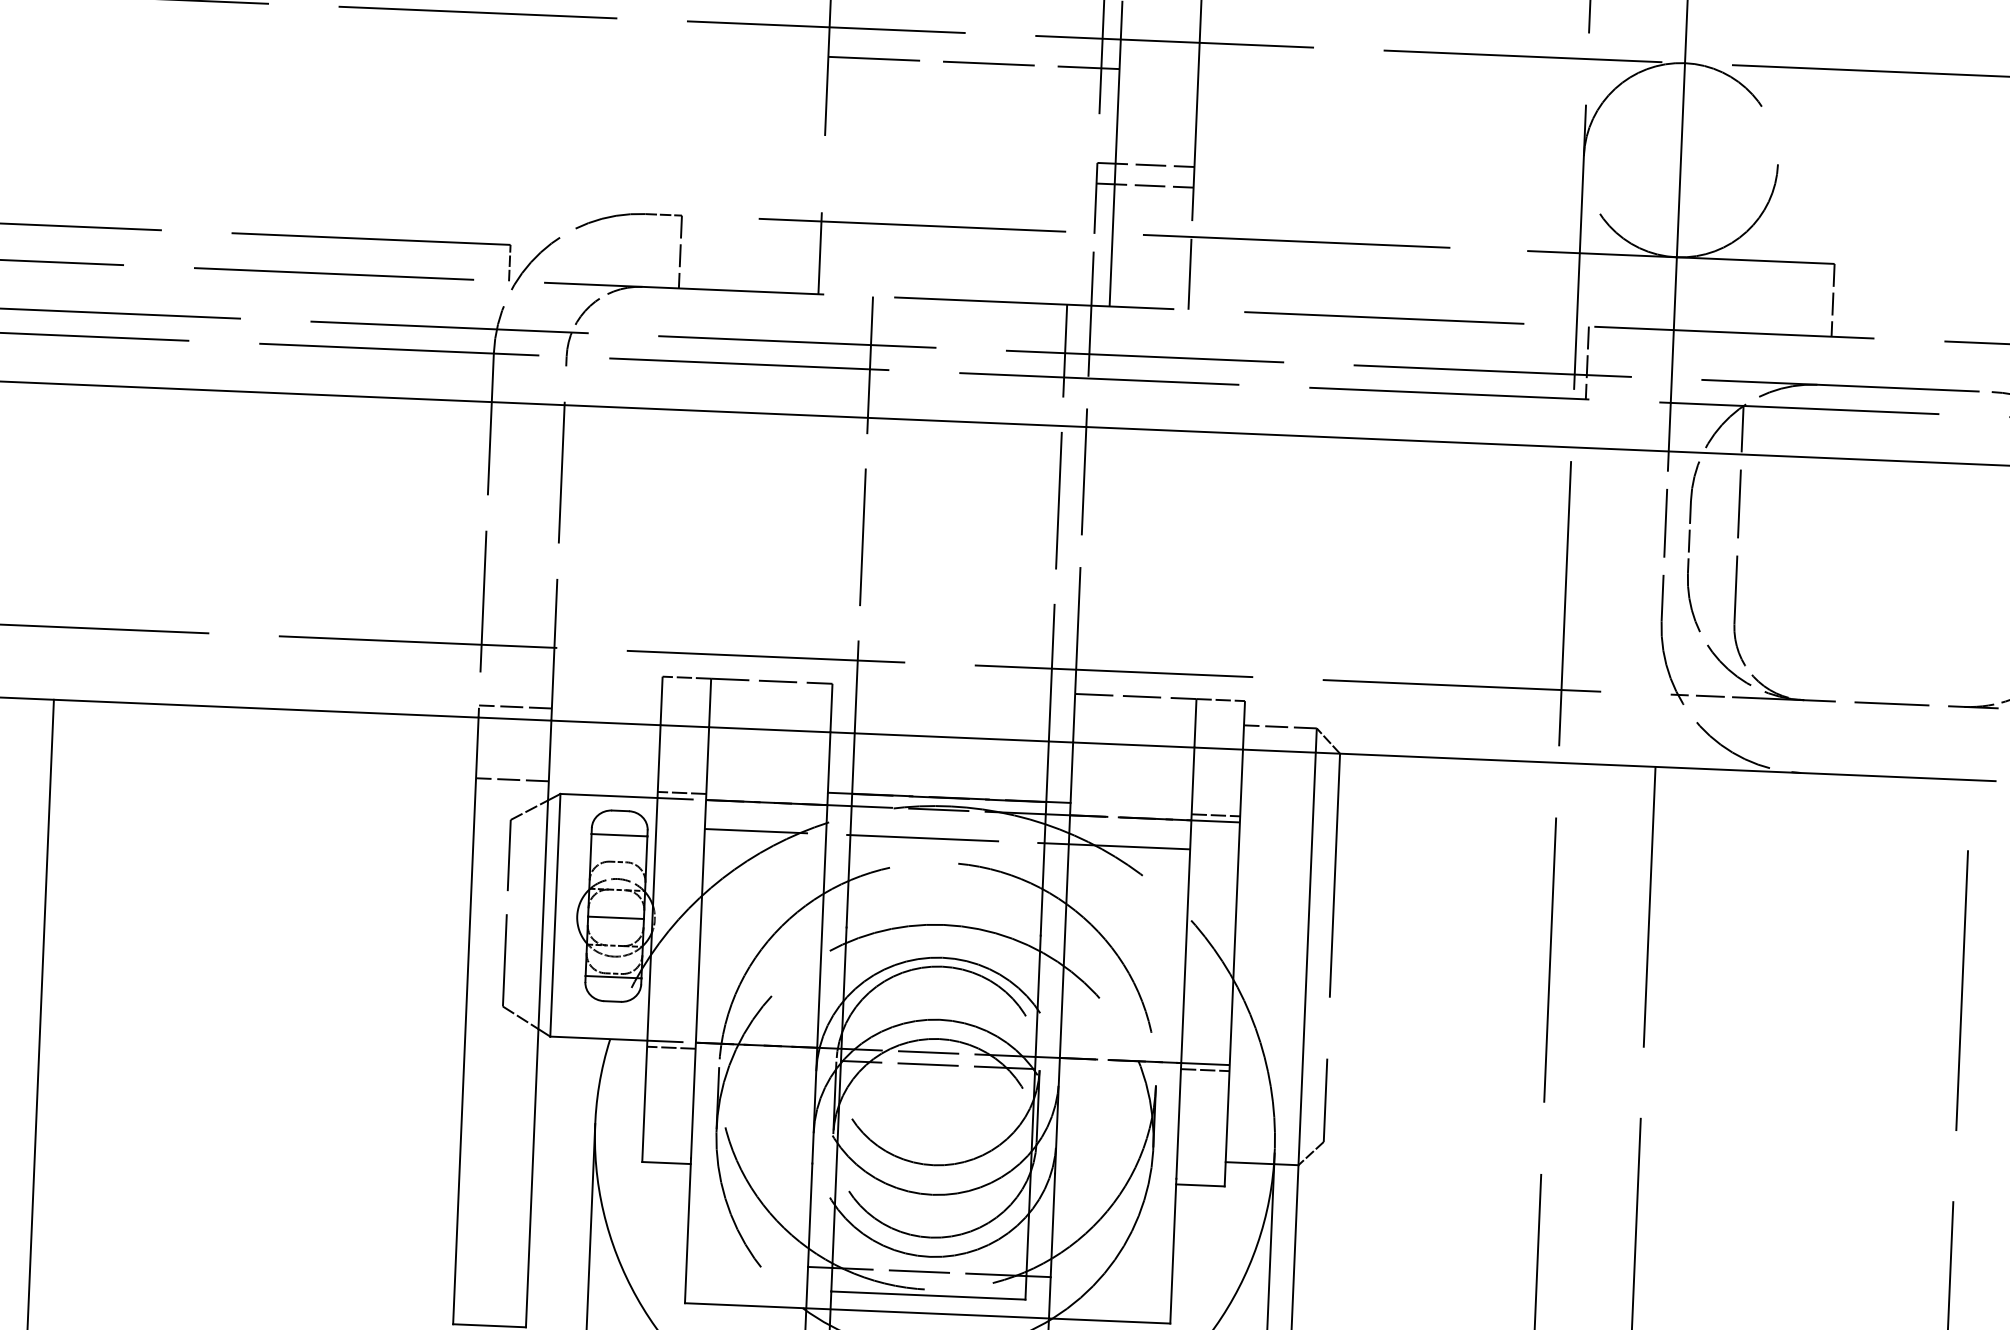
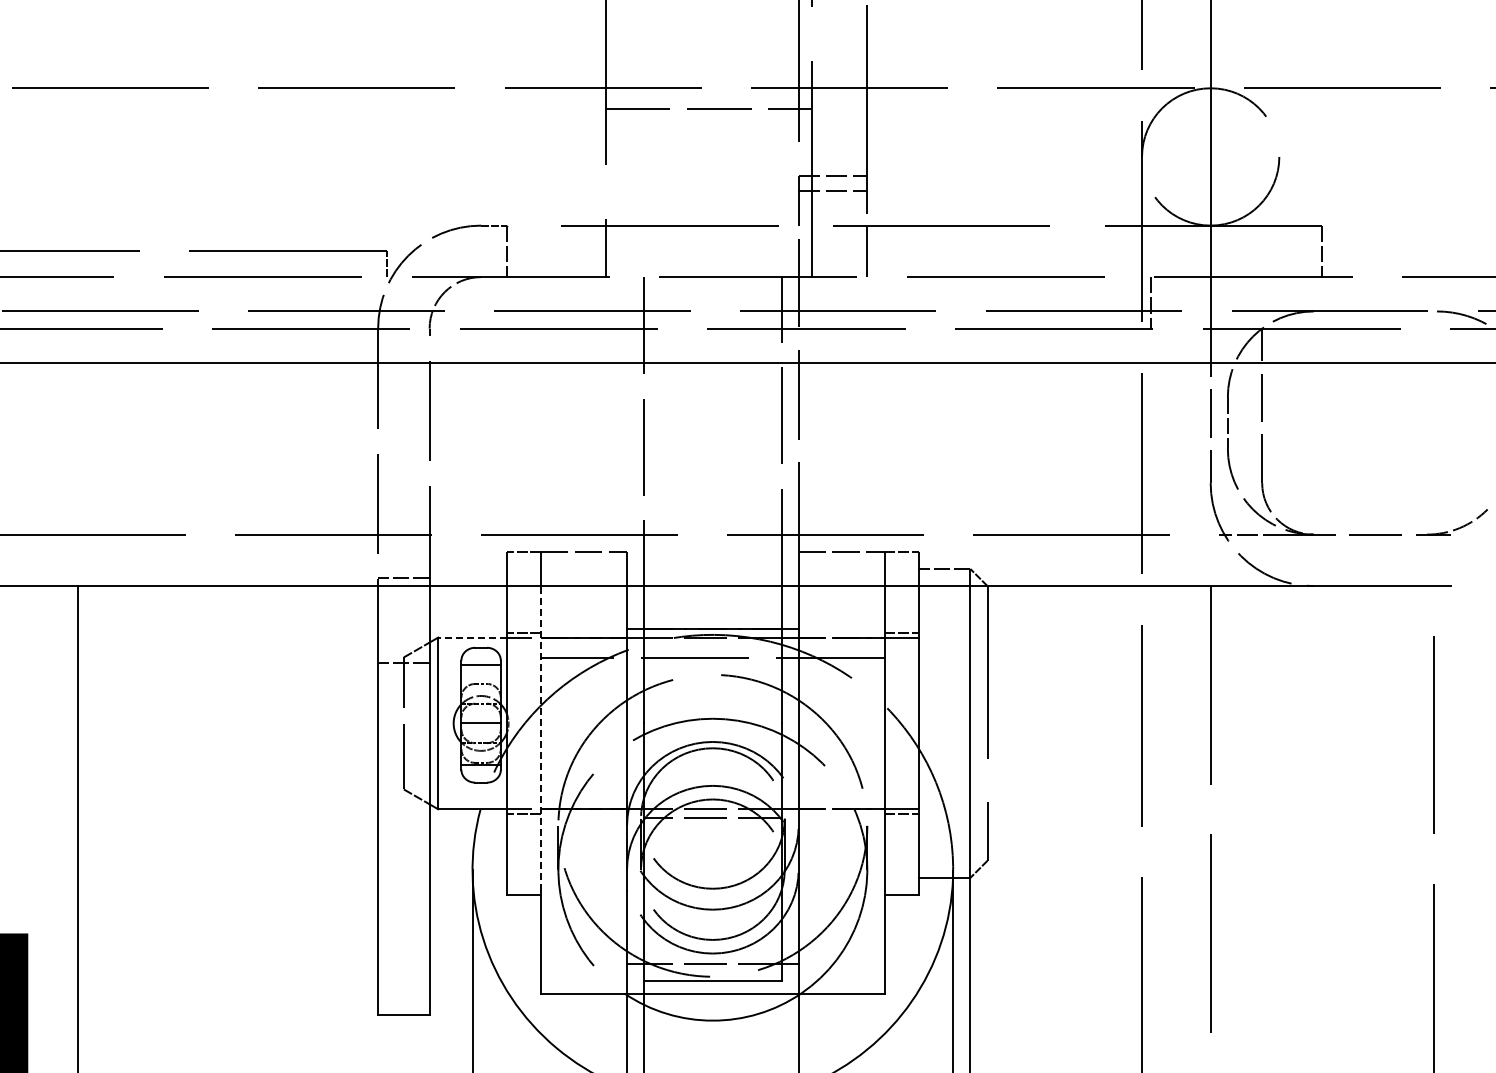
line: (511, 780) -> (403, 663), moved
line: (608, 795) -> (472, 637), solid -> dashed
line: (700, 942) -> (541, 738), solid -> dashed

